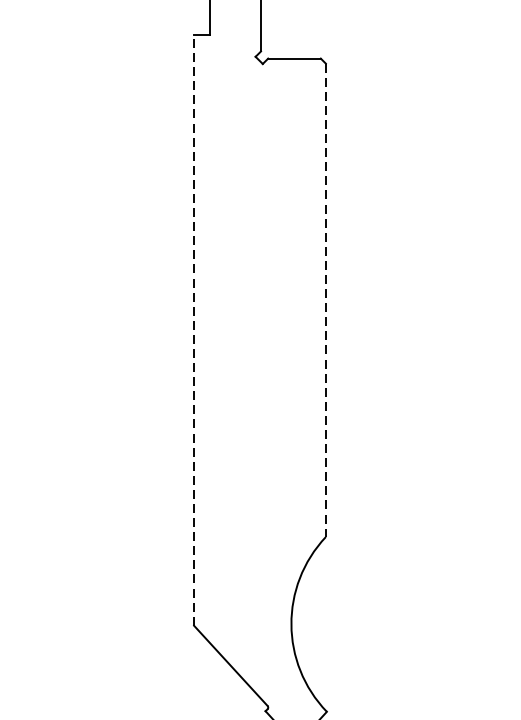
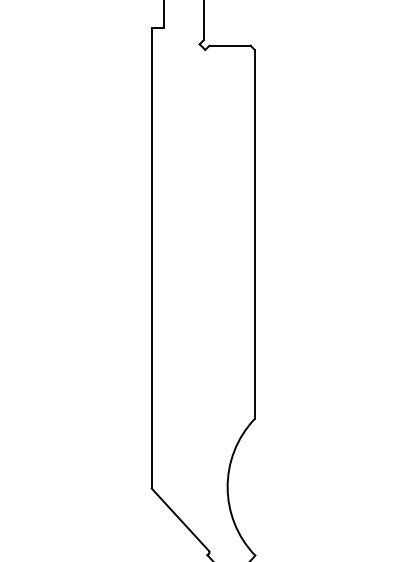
line: (325, 300) -> (254, 234), dashed -> solid
line: (193, 329) -> (151, 257), dashed -> solid

